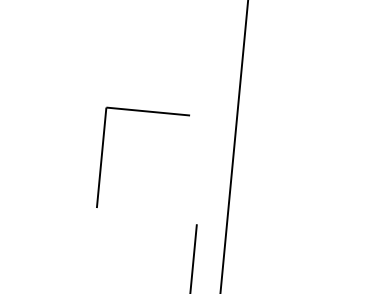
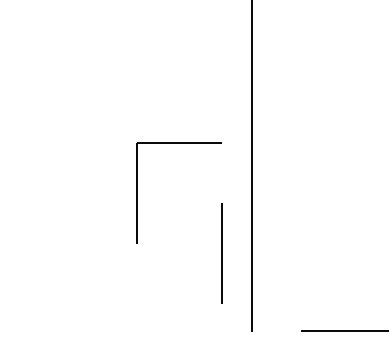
part: (101, 156) -> (137, 192), moved

